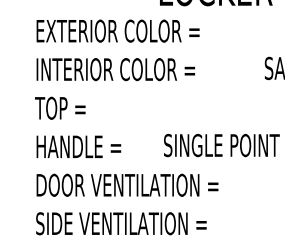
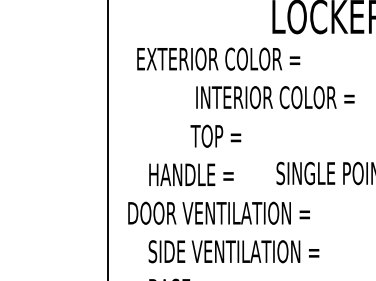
text: (117, 30) -> (218, 58), moved
text: (115, 69) -> (275, 97), moved
text: (59, 107) -> (215, 135), moved
text: (126, 184) -> (218, 212), moved

